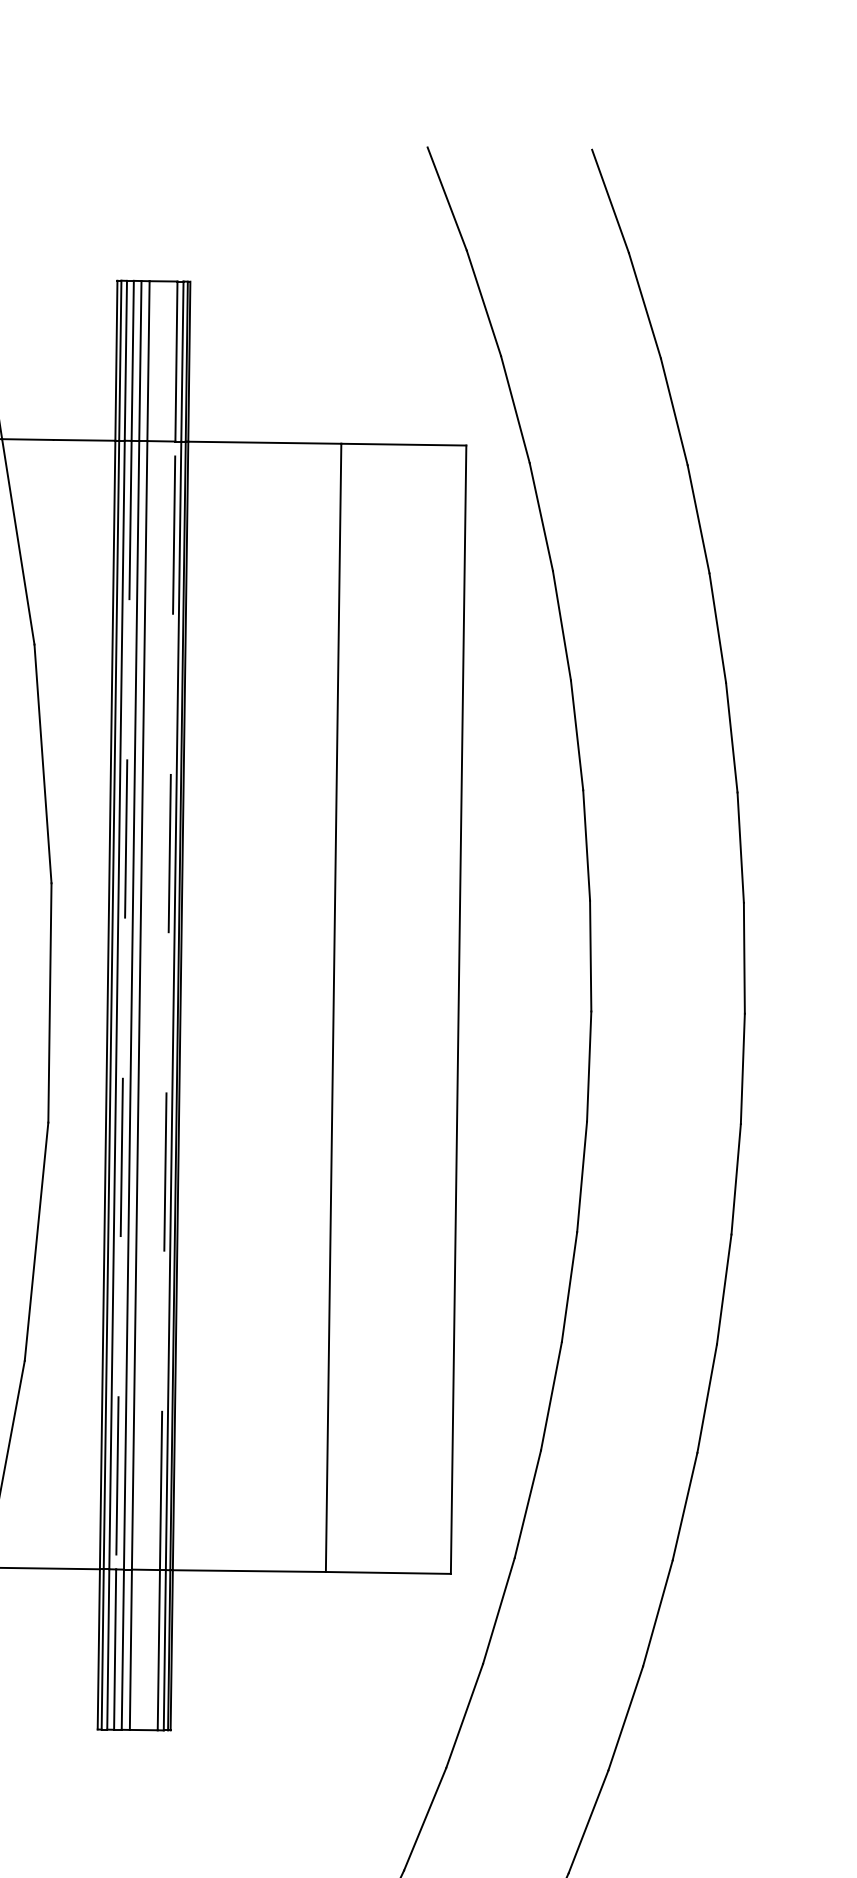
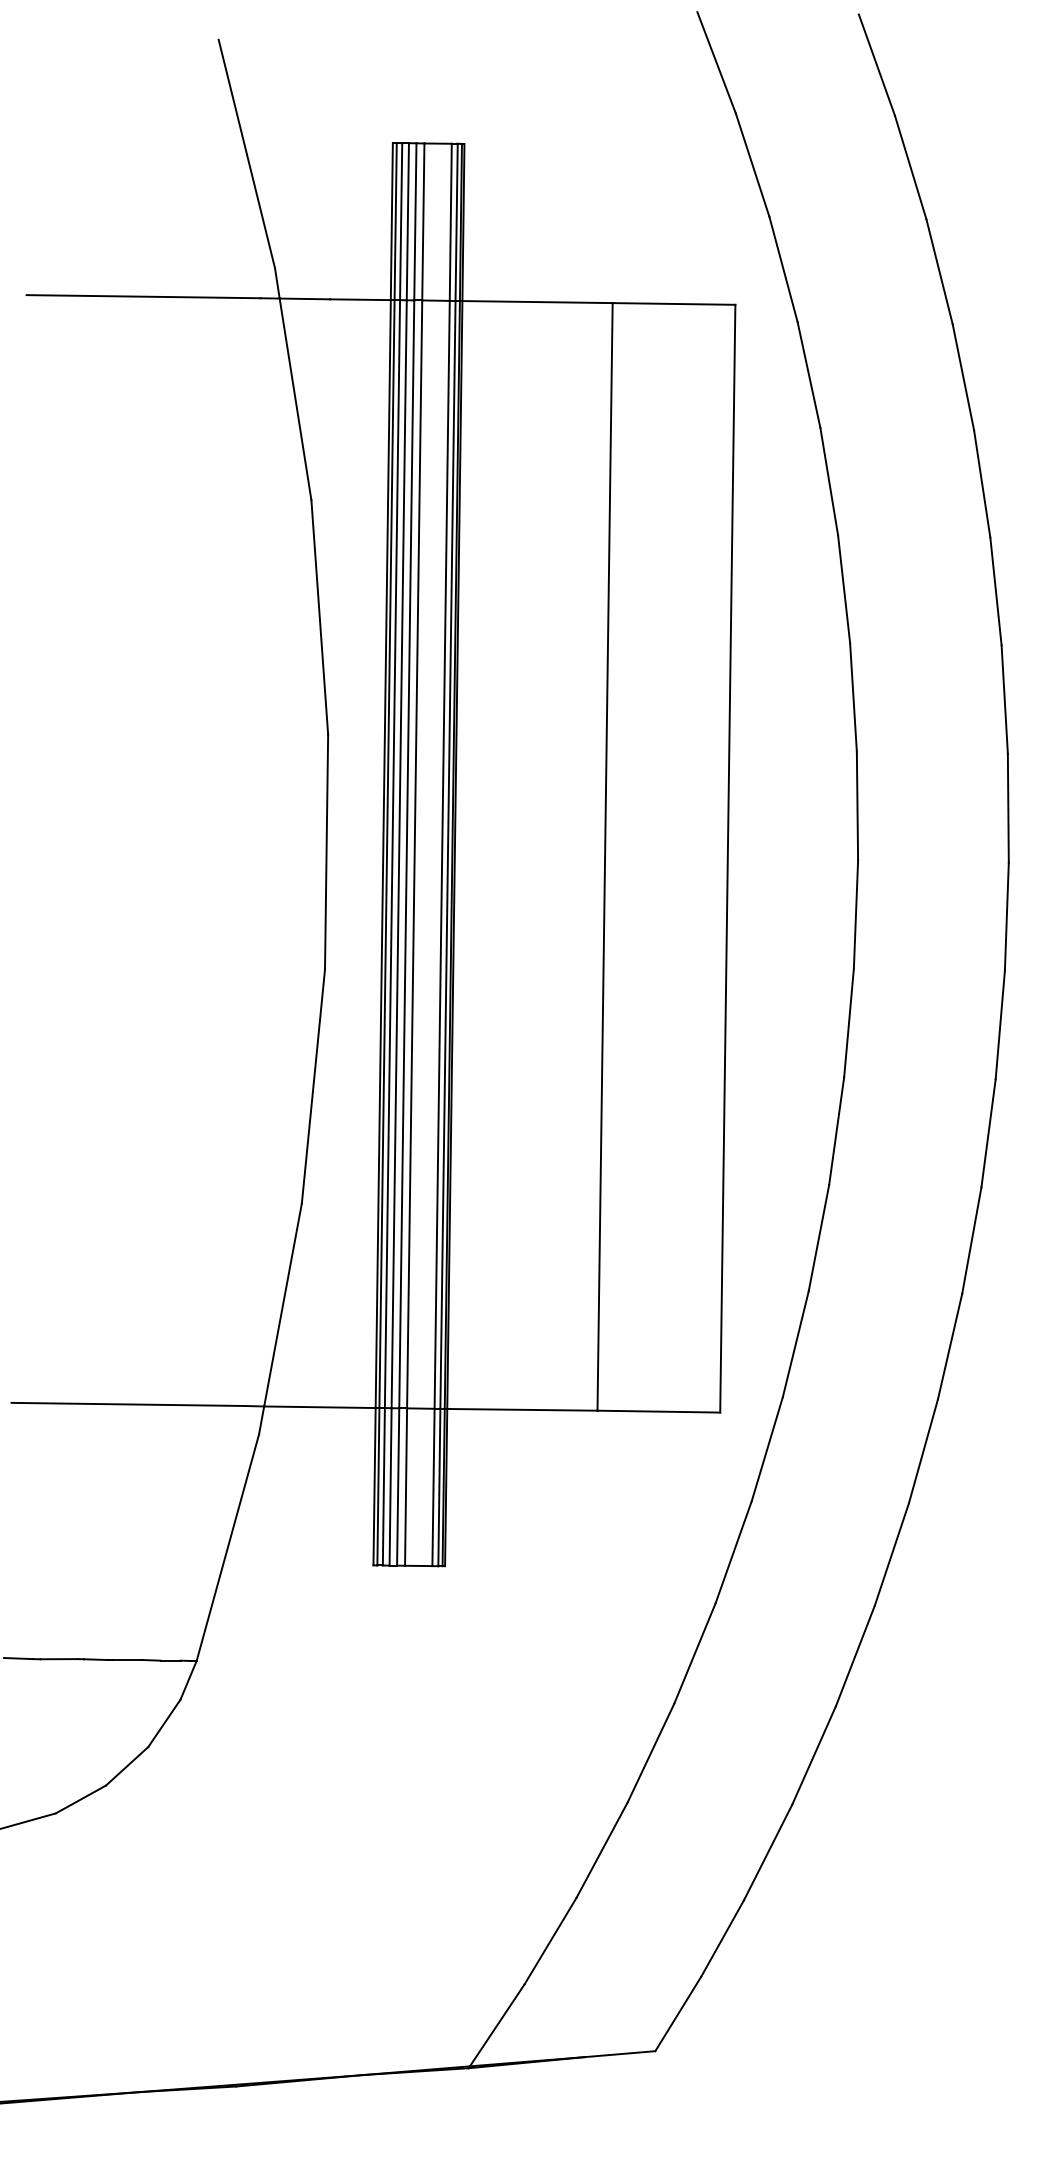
line: (124, 1005) -> (399, 854), dashed -> solid
line: (168, 1005) -> (442, 854), dashed -> solid

